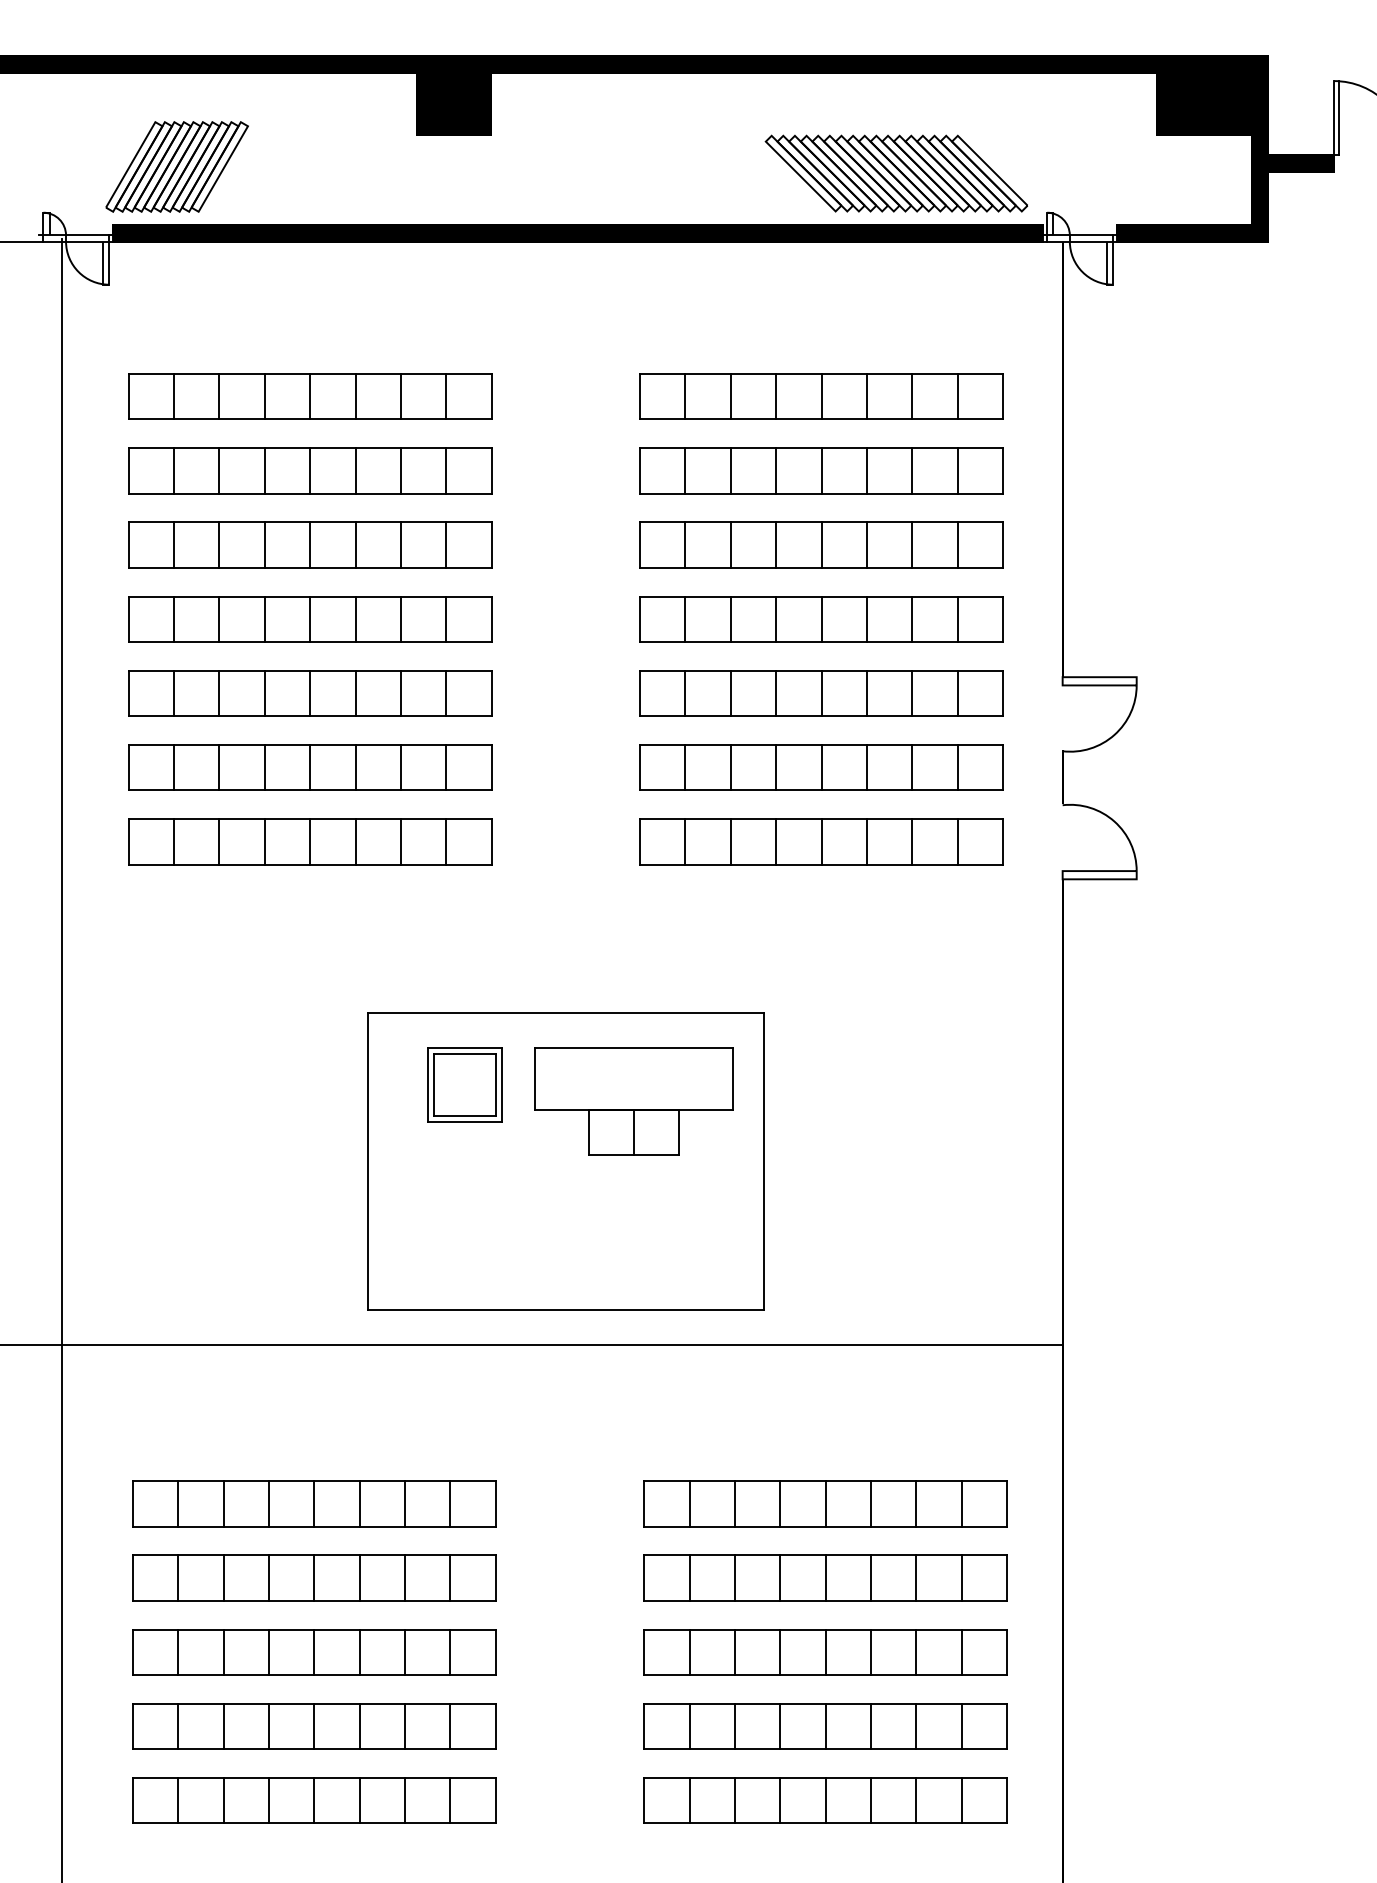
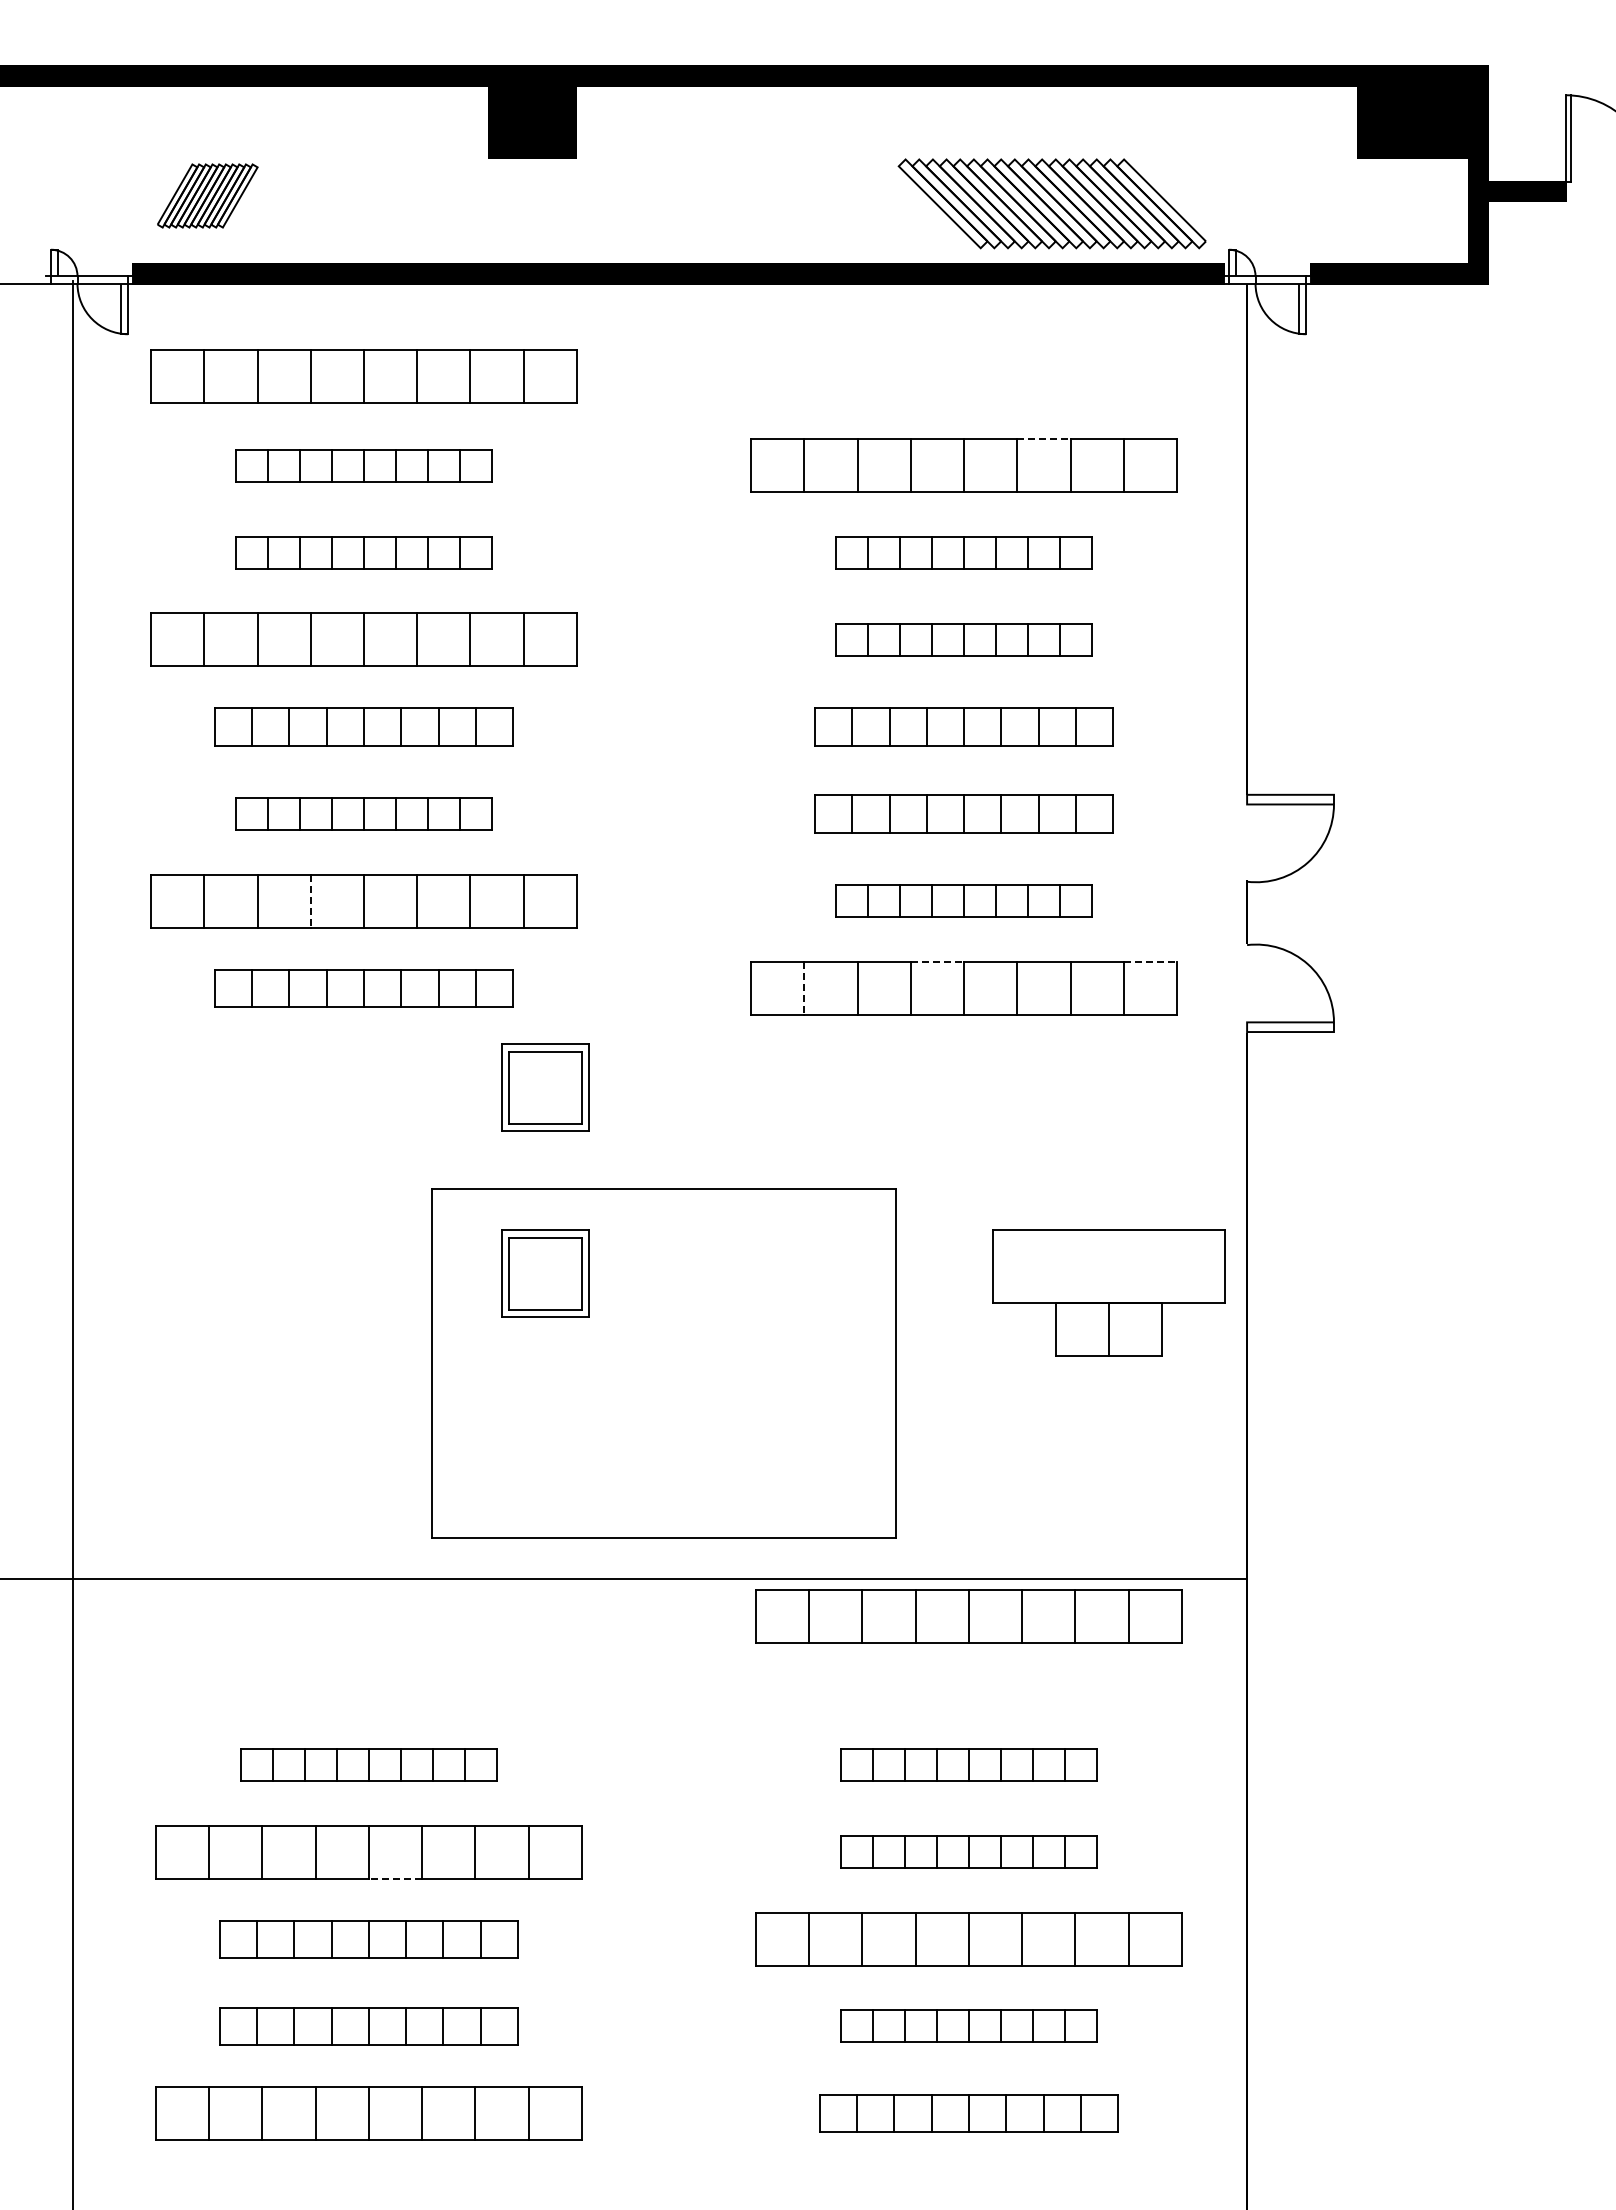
part: (176, 166) -> (207, 195), size x0.6
part: (309, 320) -> (363, 376), added
line: (889, 374) -> (1043, 439), solid -> dashed
part: (309, 396) -> (363, 465), size x0.6
part: (309, 470) -> (363, 552), size x0.6
part: (821, 470) -> (963, 552), size x0.6
part: (821, 544) -> (963, 639), size x0.6
part: (309, 618) -> (363, 726), size x0.7
part: (821, 618) -> (963, 726), size x0.7
part: (309, 693) -> (363, 813), size x0.6
part: (821, 693) -> (963, 813), size x0.7
line: (264, 768) -> (310, 901), solid -> dashed
part: (821, 768) -> (963, 901), size x0.6
line: (798, 819) -> (937, 961), solid -> dashed
line: (980, 819) -> (1150, 961), solid -> dashed
part: (309, 842) -> (363, 988), size x0.7
line: (685, 842) -> (804, 988), solid -> dashed
part: (464, 926) -> (545, 1087), added
part: (633, 1101) -> (1108, 1292), moved
part: (825, 1377) -> (968, 1616), added
part: (314, 1503) -> (368, 1764), size x0.6
part: (825, 1503) -> (968, 1764), size x0.6
part: (825, 1578) -> (968, 1852), size x0.6
line: (337, 1600) -> (395, 1878), solid -> dashed
part: (314, 1652) -> (368, 1939), size x0.7
part: (314, 1726) -> (368, 2026), size x0.7
part: (825, 1726) -> (968, 2026), size x0.6
part: (825, 1800) -> (968, 2113), size x0.7

